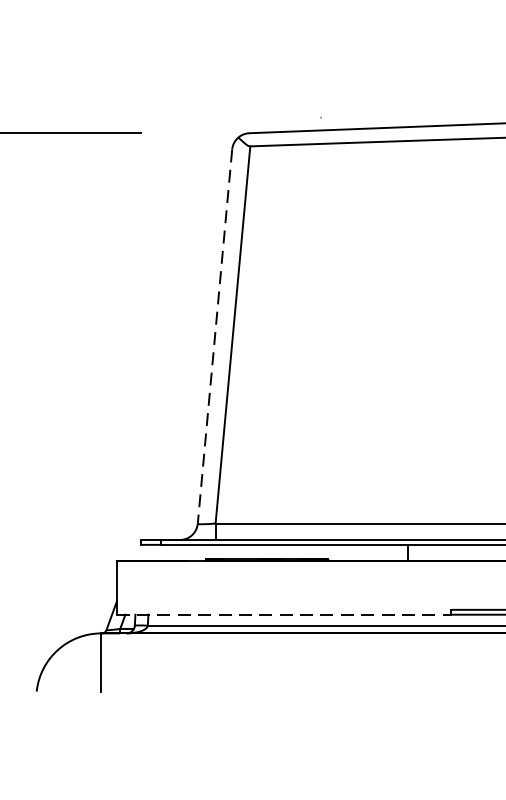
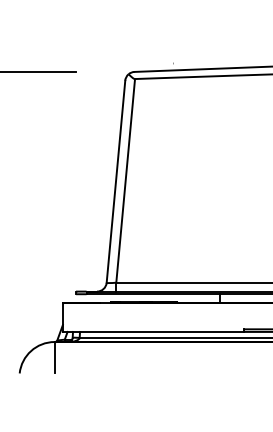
line: (214, 337) -> (115, 182), dashed -> solid
line: (284, 613) -> (153, 331), dashed -> solid

